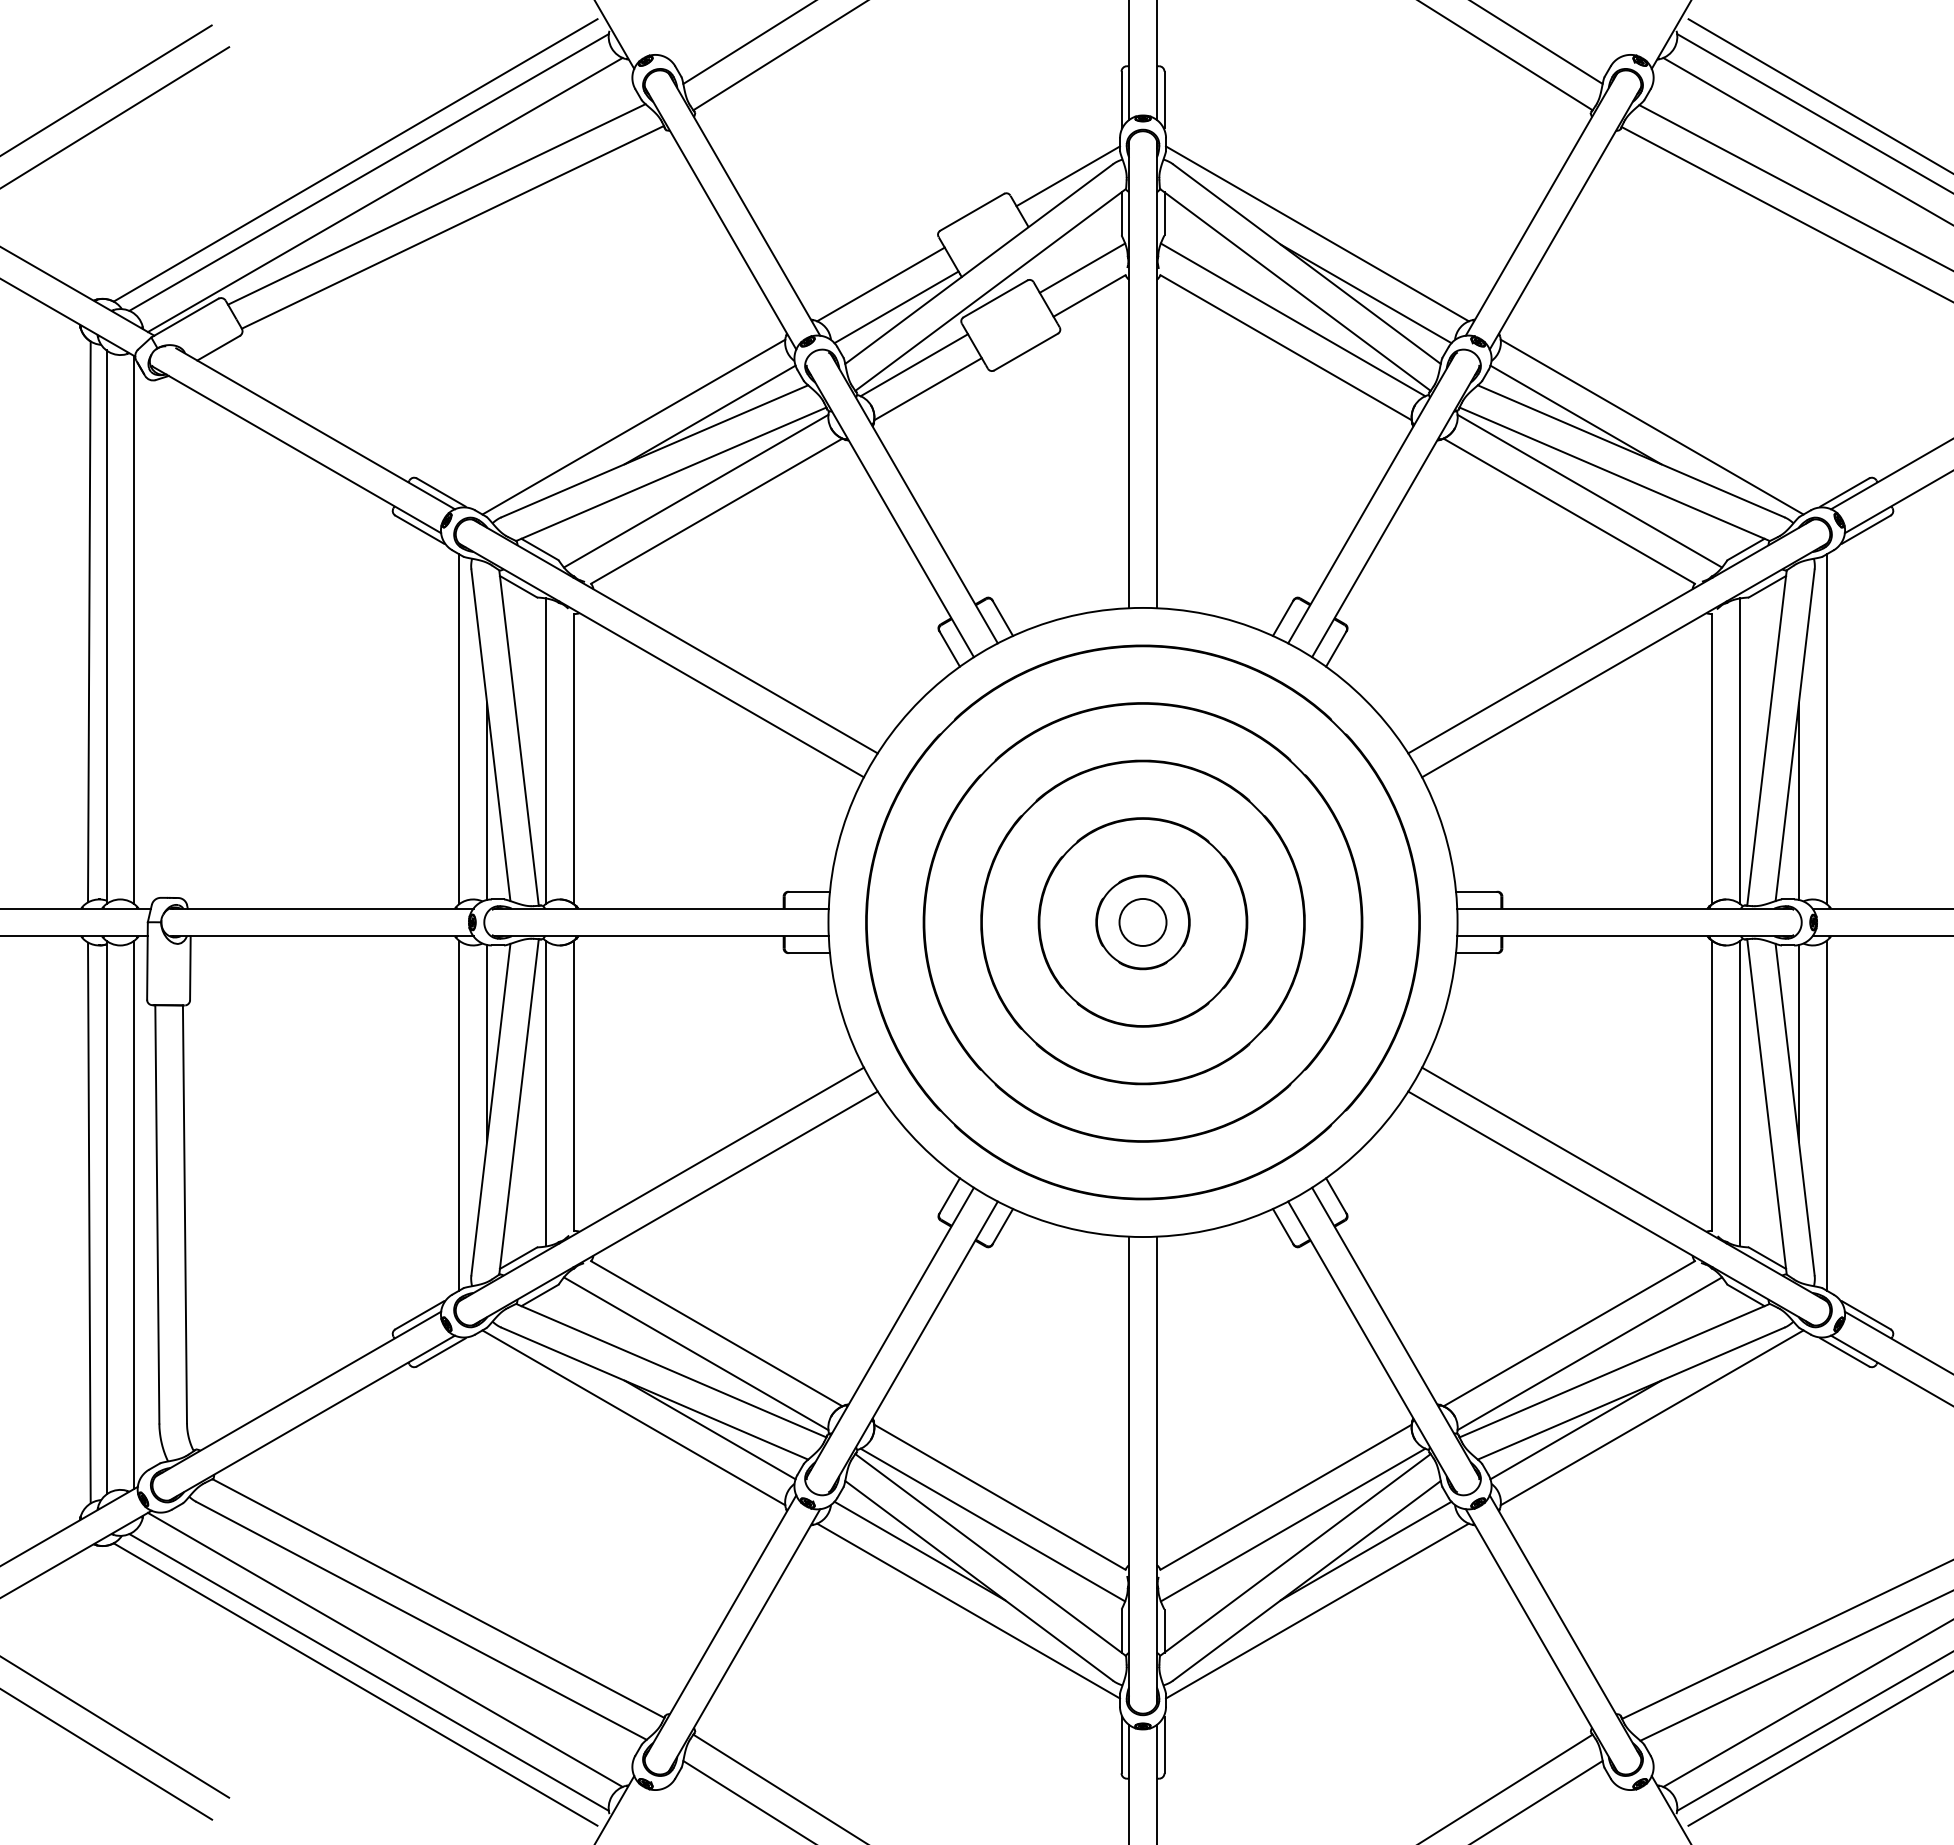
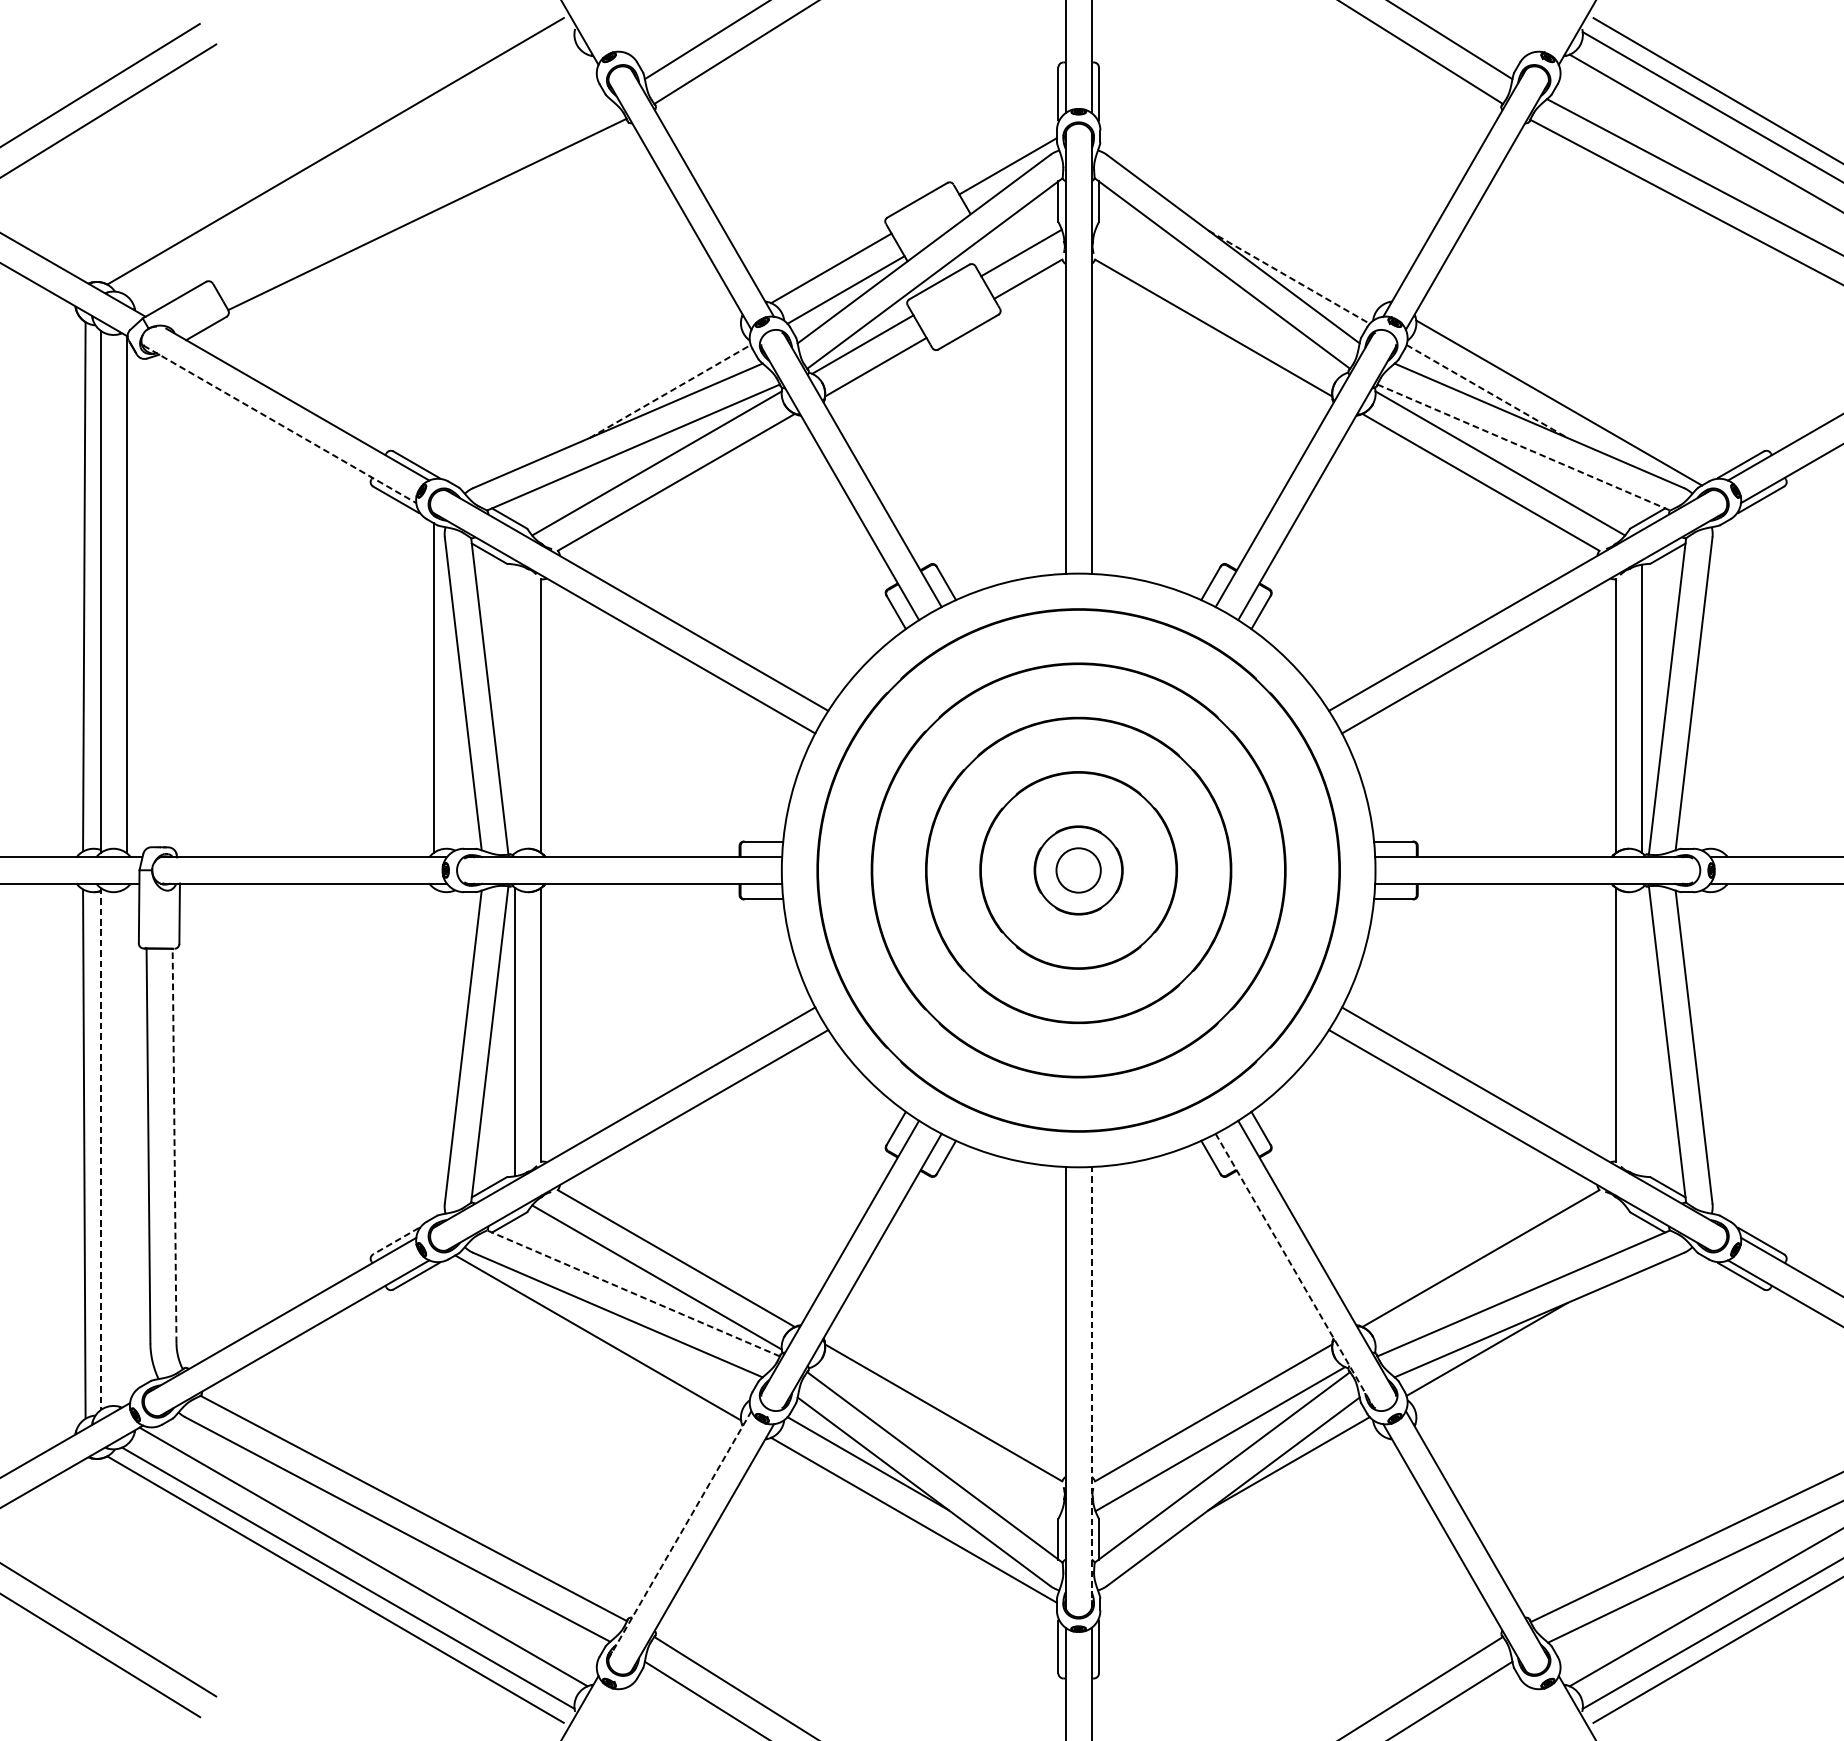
line: (368, 172) -> (347, 162), removed
line: (384, 195) -> (362, 184), removed
line: (436, 204) -> (411, 192), removed
line: (1317, 233) -> (1243, 220), removed
line: (1366, 293) -> (1289, 276), solid -> dashed
line: (1292, 319) -> (1219, 301), removed
line: (710, 414) -> (670, 391), solid -> dashed
line: (1575, 414) -> (1486, 391), solid -> dashed
line: (633, 426) -> (597, 402), removed
line: (296, 449) -> (279, 424), solid -> dashed
line: (1614, 474) -> (1523, 447), solid -> dashed
line: (1826, 729) -> (1723, 688), removed
line: (546, 750) -> (515, 708), removed
line: (487, 801) -> (460, 756), removed
line: (1798, 801) -> (1697, 756), removed
line: (487, 1043) -> (460, 984), removed
line: (1798, 1043) -> (1697, 984), removed
line: (1739, 1093) -> (1641, 1031), removed
line: (459, 1115) -> (433, 1052), removed
line: (1826, 1115) -> (1723, 1052), removed
line: (134, 1214) -> (126, 1146), removed
line: (184, 1214) -> (174, 1146), solid -> dashed
line: (106, 1217) -> (100, 1148), solid -> dashed
line: (419, 1315) -> (395, 1241), solid -> dashed
line: (1371, 1346) -> (1294, 1270), solid -> dashed
line: (1589, 1353) -> (1500, 1277), removed
line: (671, 1370) -> (633, 1293), solid -> dashed
line: (1651, 1417) -> (1558, 1337), removed
line: (709, 1429) -> (669, 1348), removed
line: (1156, 1470) -> (1091, 1387), solid -> dashed
line: (992, 1524) -> (936, 1438), removed
line: (1317, 1610) -> (1243, 1519), removed
line: (720, 1626) -> (679, 1534), solid -> dashed

